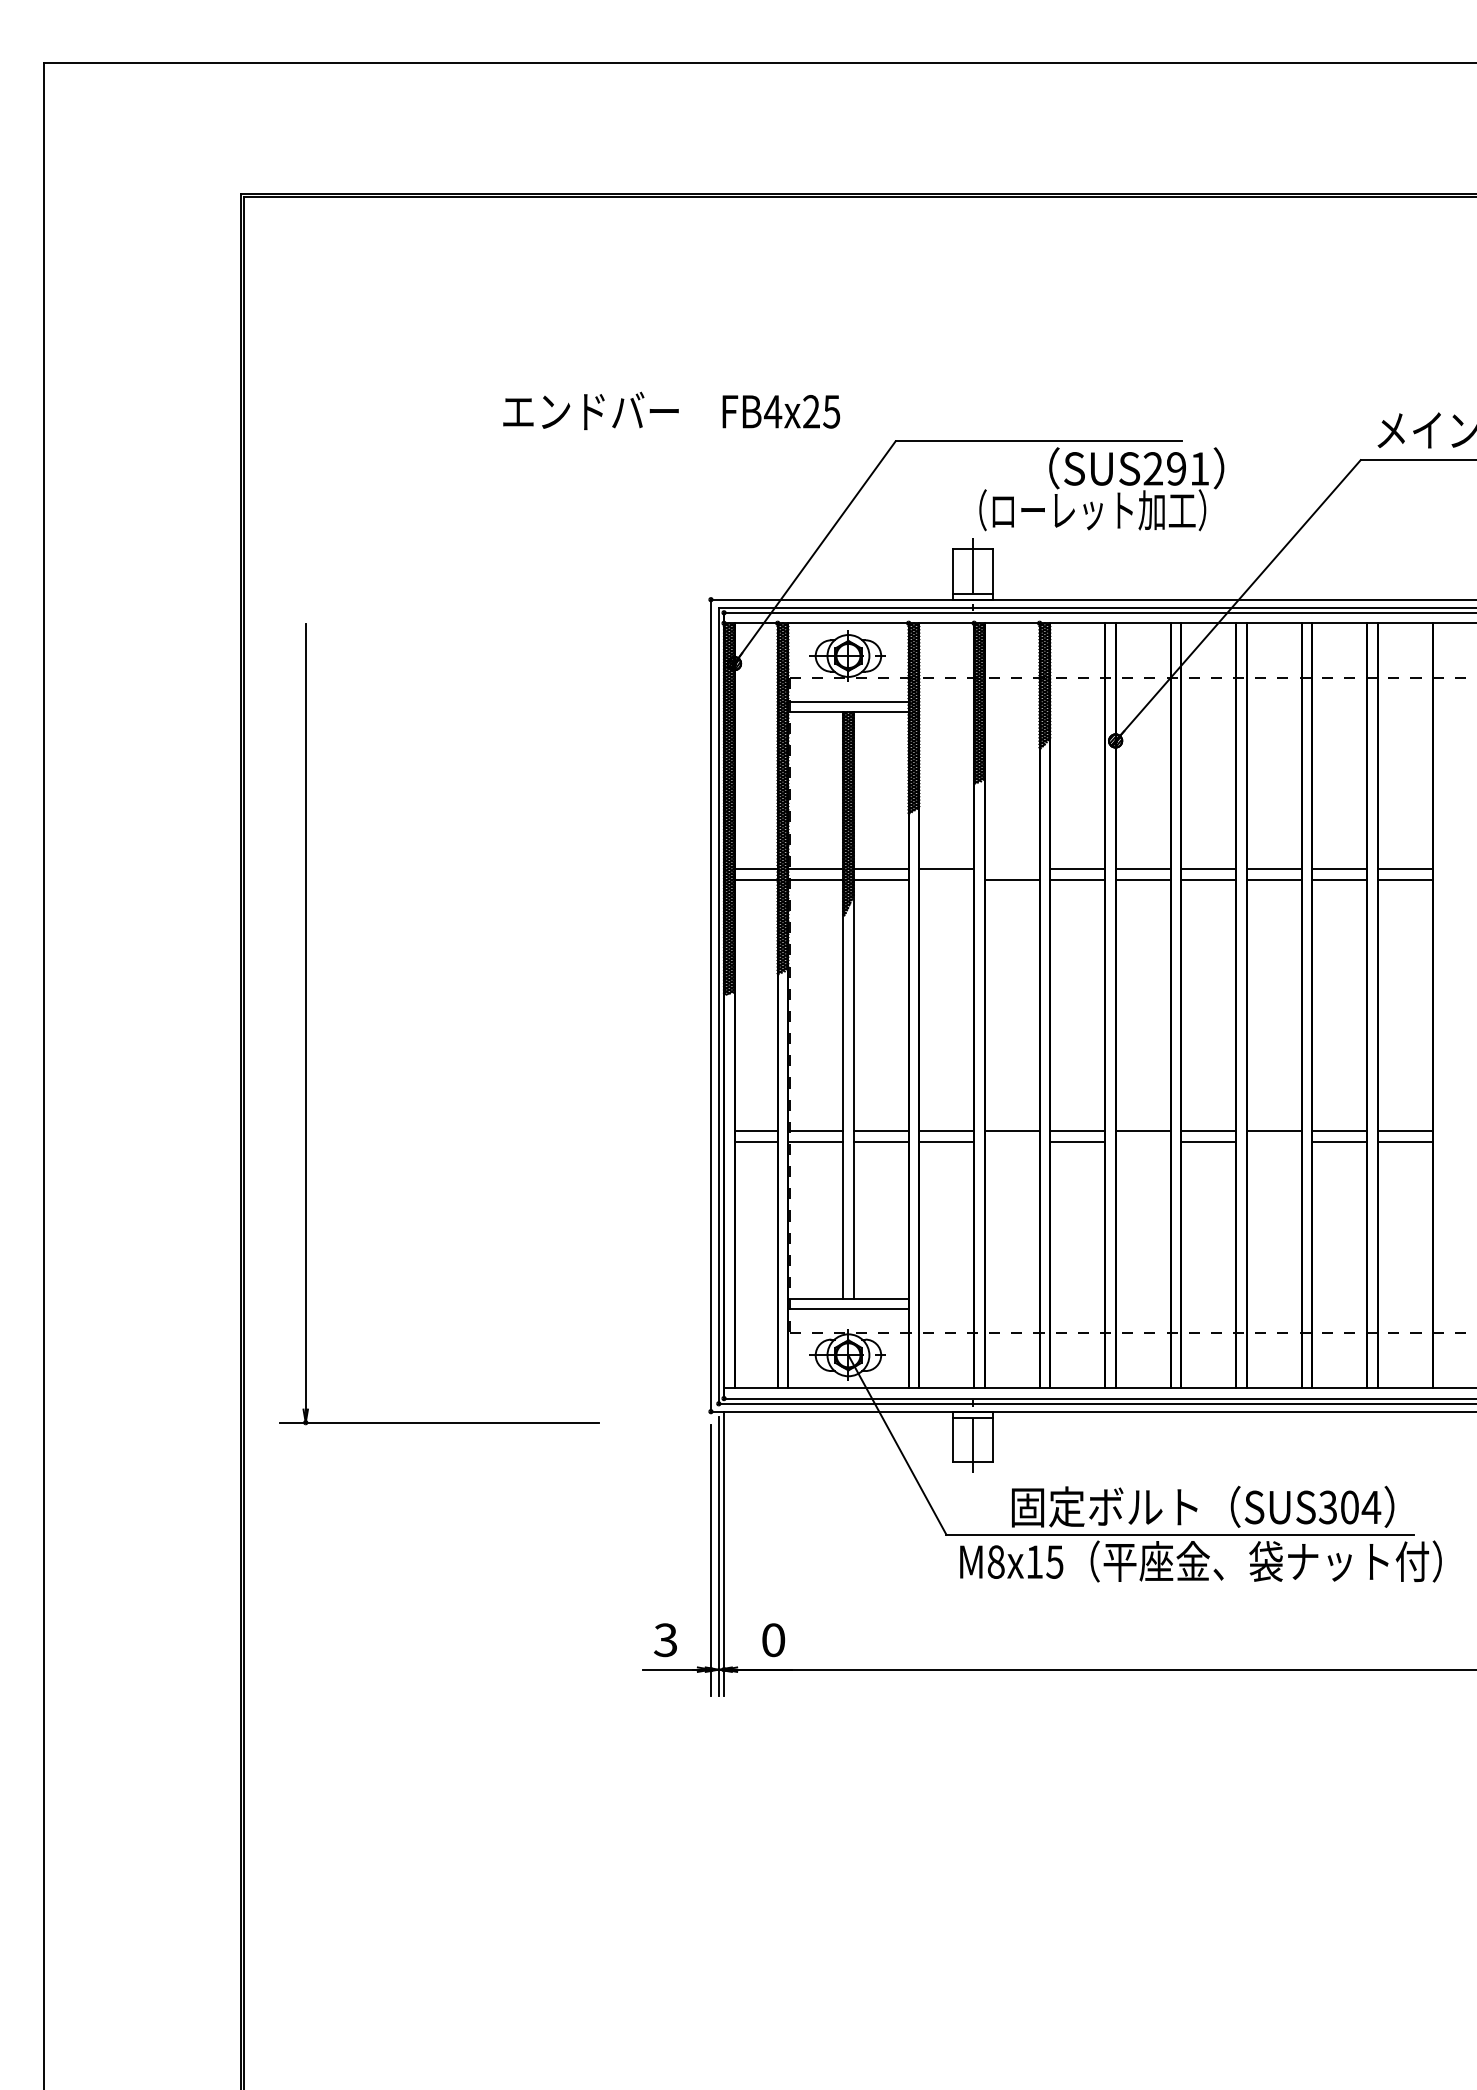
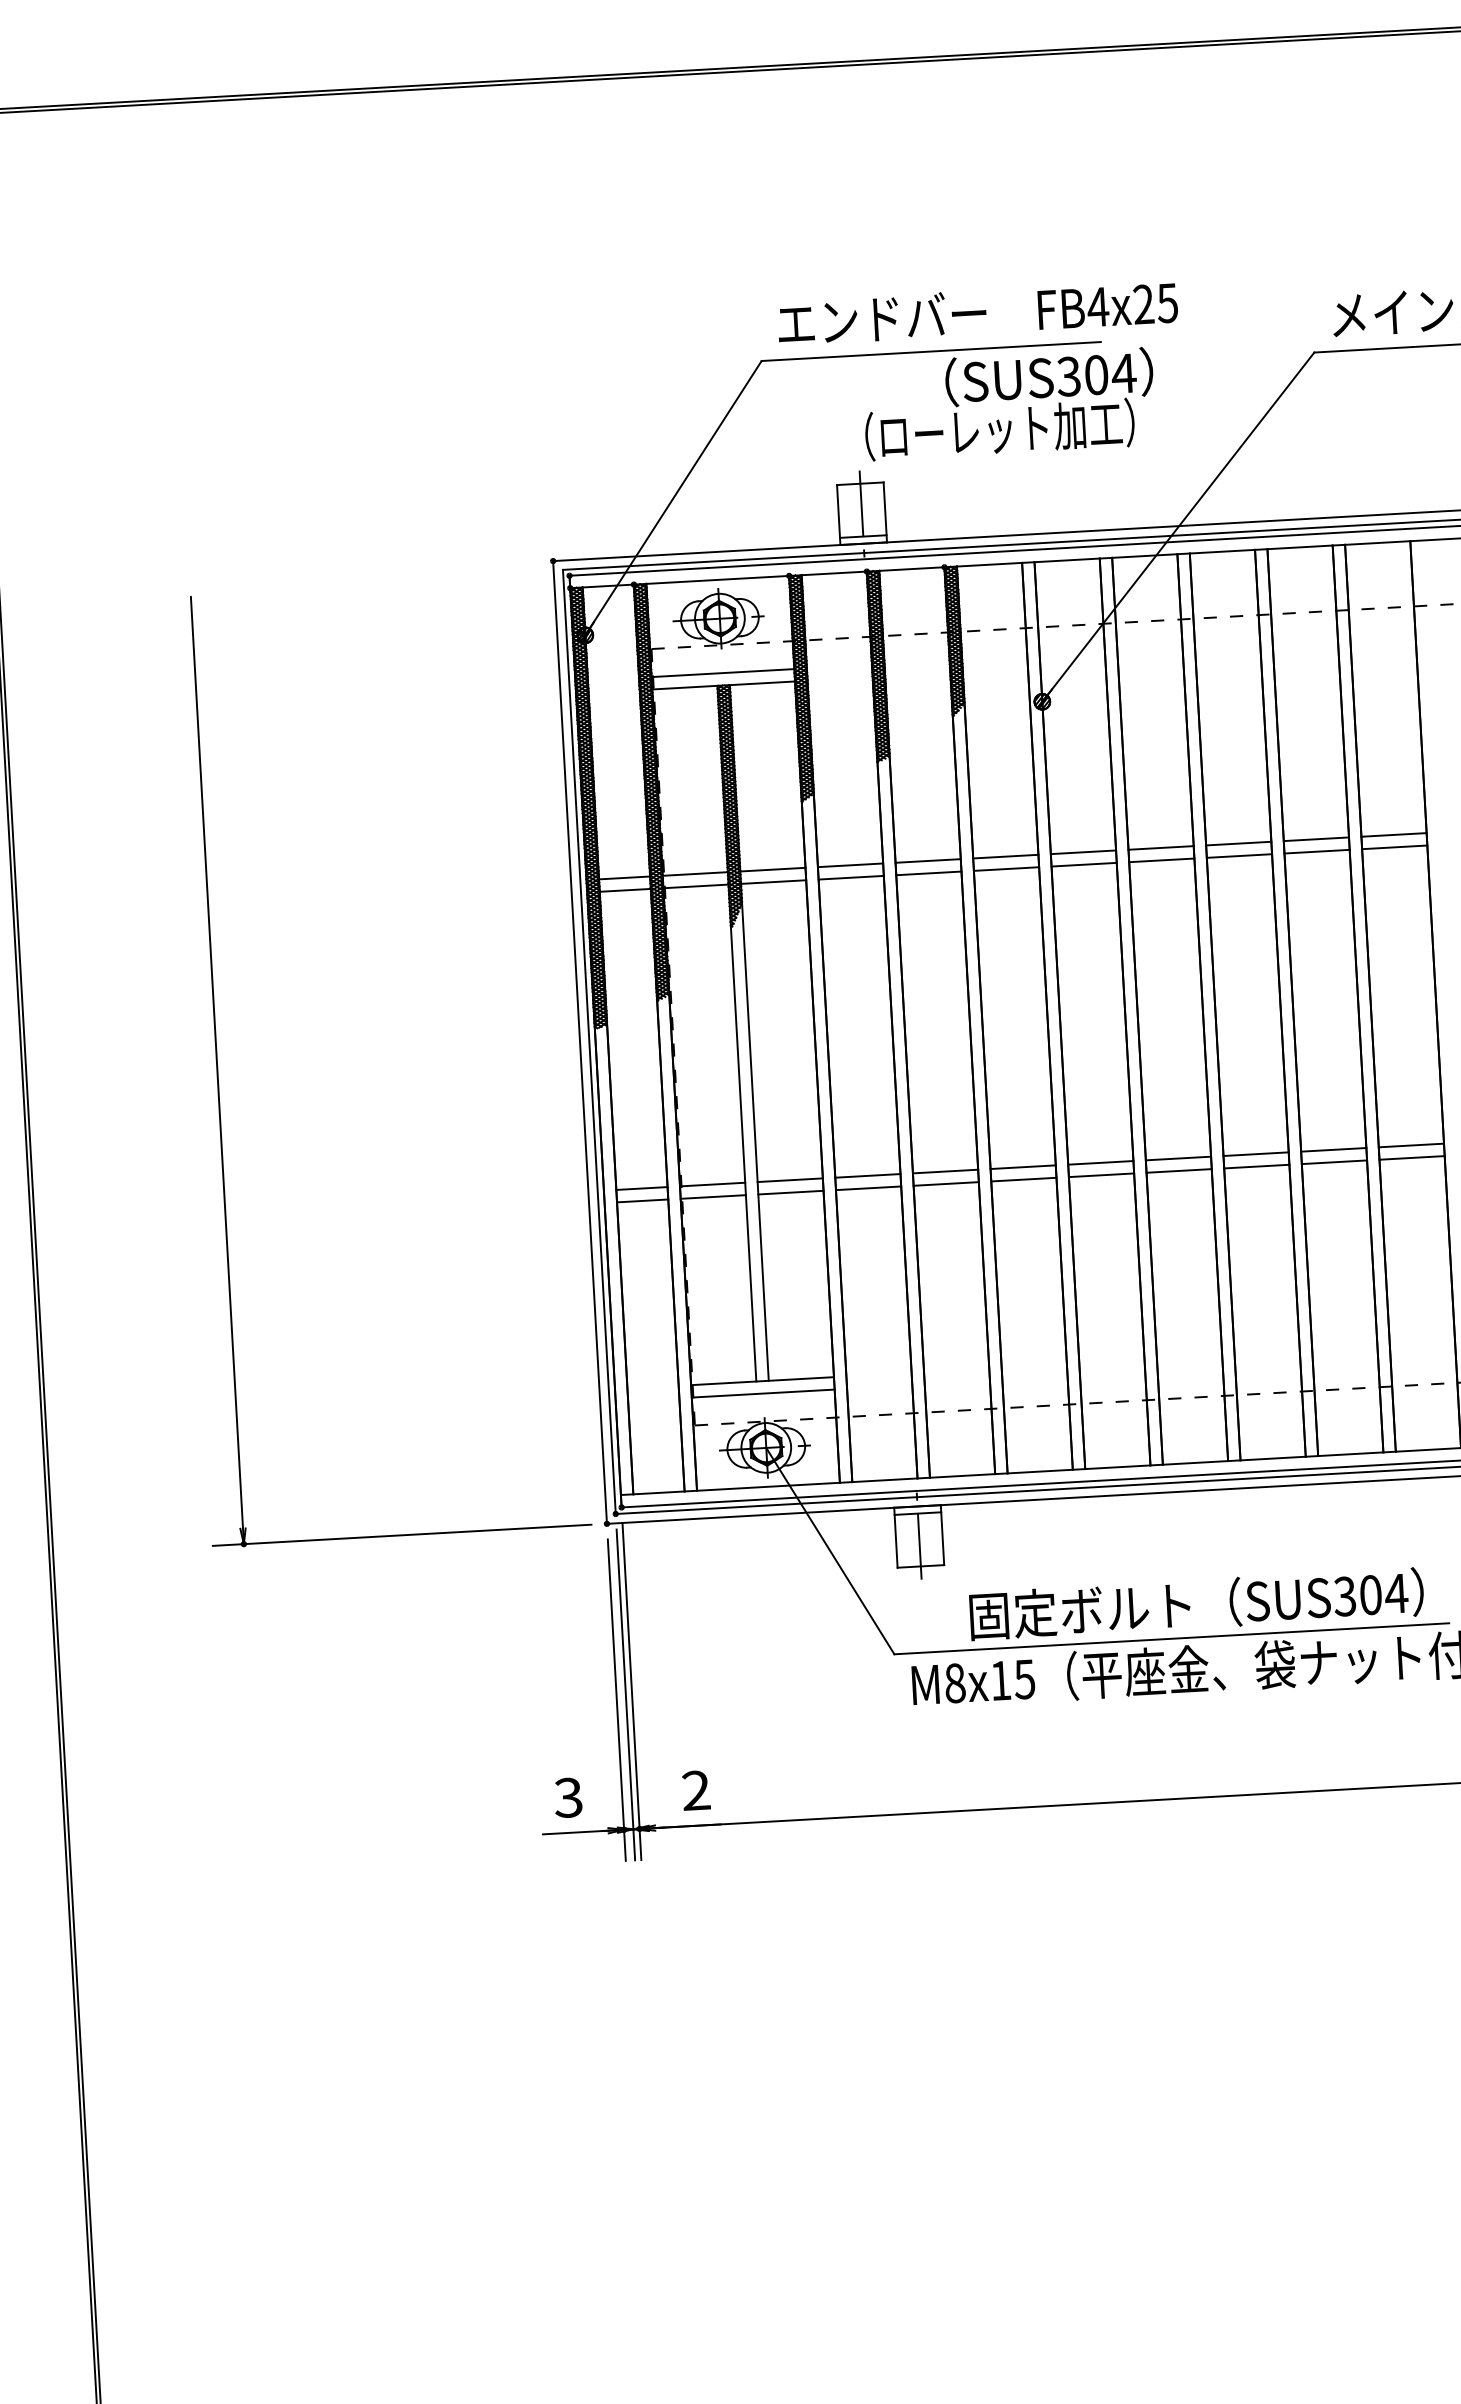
text: (671, 410) -> (977, 312), moved
text: (1176, 468) -> (1096, 374), SUS291 -> SUS304
line: (1011, 869) -> (927, 861), added
line: (946, 879) -> (850, 877), added
part: (306, 1024) -> (218, 1071), moved
line: (1011, 1141) -> (945, 1183), added
line: (1142, 1141) -> (1100, 1174), added
line: (1273, 1141) -> (1256, 1166), added
text: (773, 1640) -> (696, 1791), 0 -> 2

